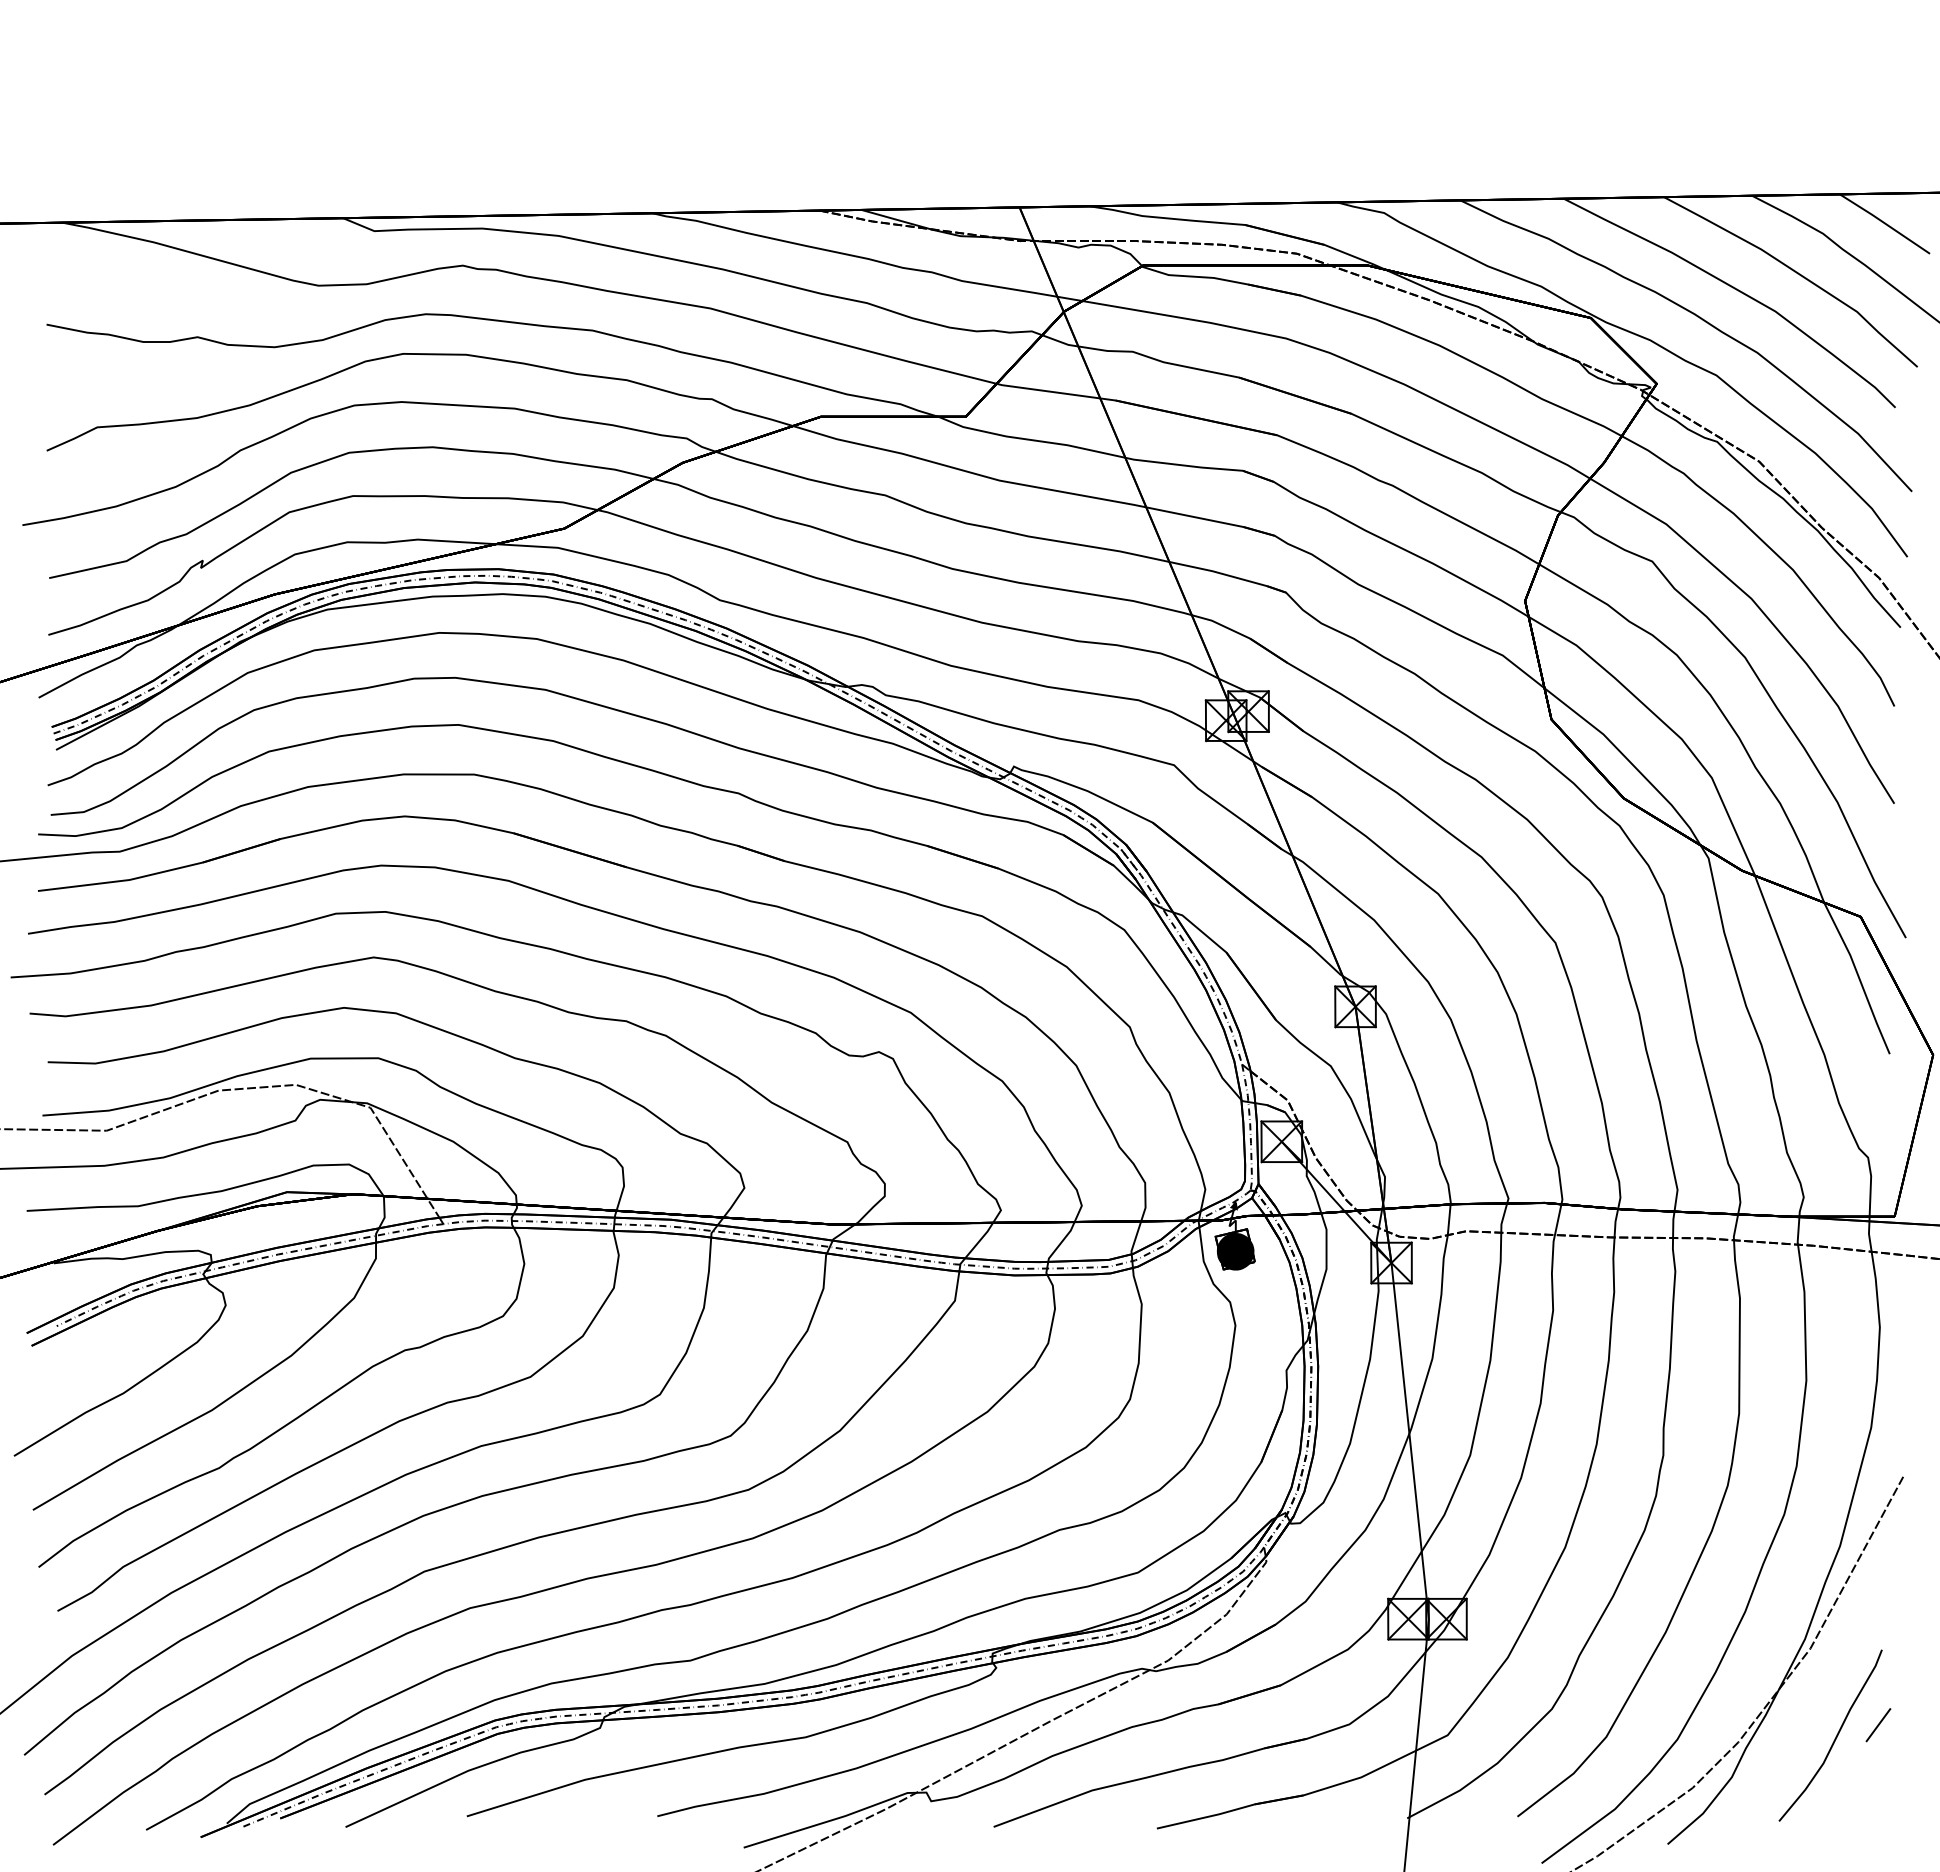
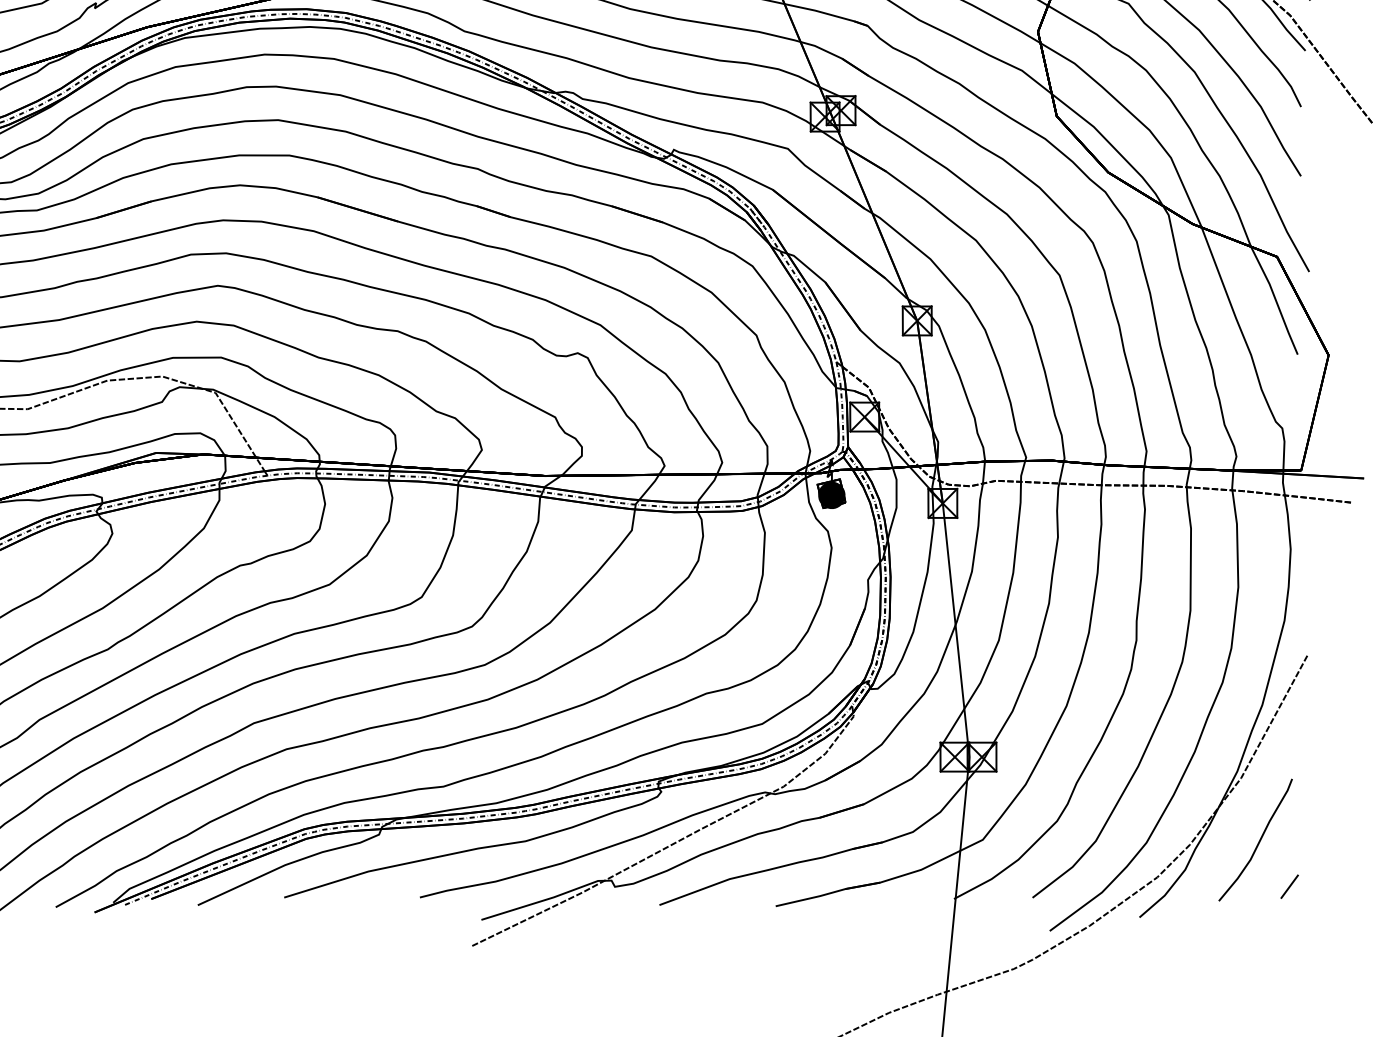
line: (1878, 1725) -> (1289, 886), moved

